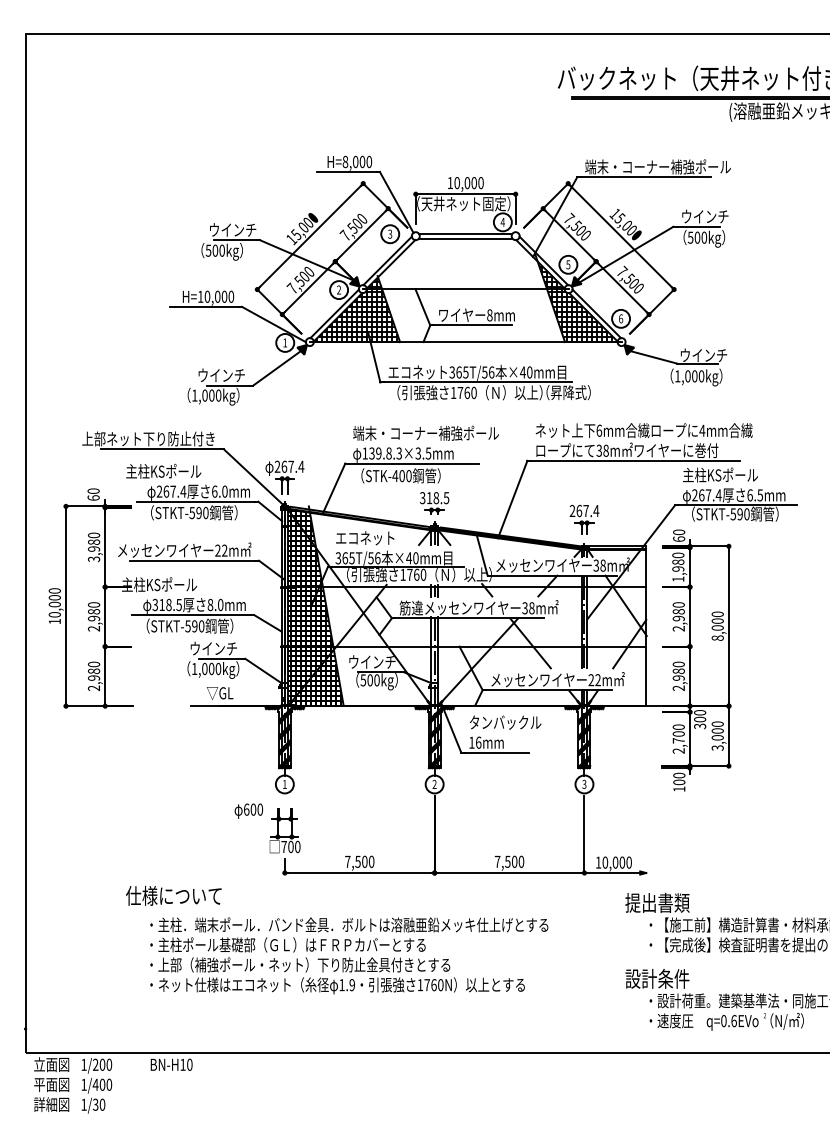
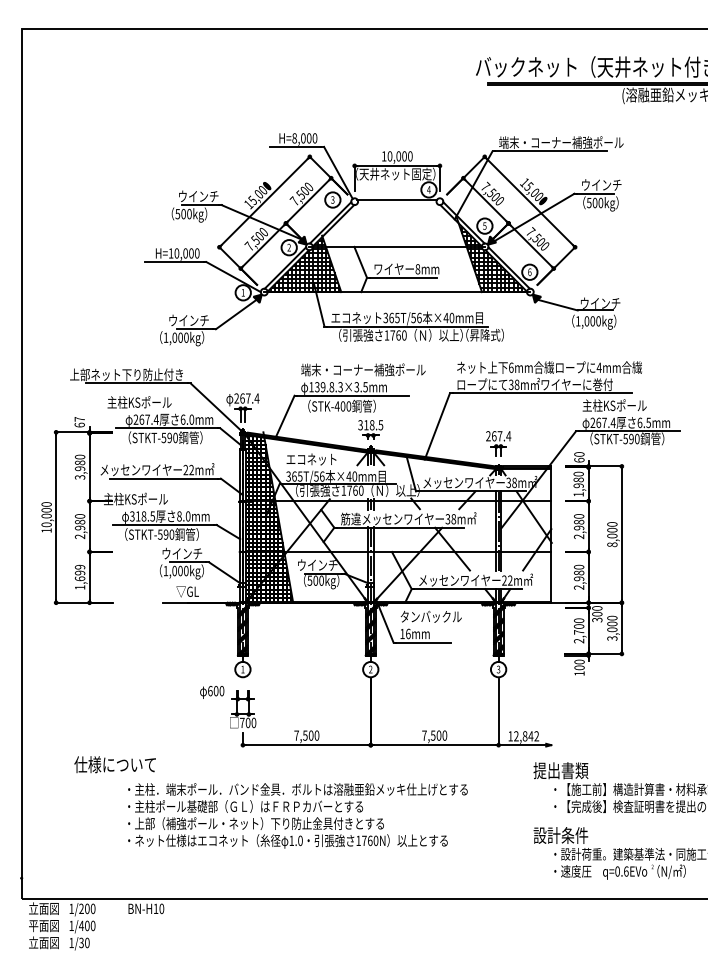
line: (465, 238) -> (397, 203), removed
text: (93, 491) -> (79, 419), 60 -> 67
text: (93, 676) -> (79, 577), 2,980 -> 1,699
text: (617, 862) -> (526, 736), 10,000 -> 12,842
text: (173, 895) -> (114, 764), moved
text: (352, 984) -> (300, 840), 1.9 -> 1.0
text: (45, 1104) -> (38, 942), 詳細図 -> 立面図

